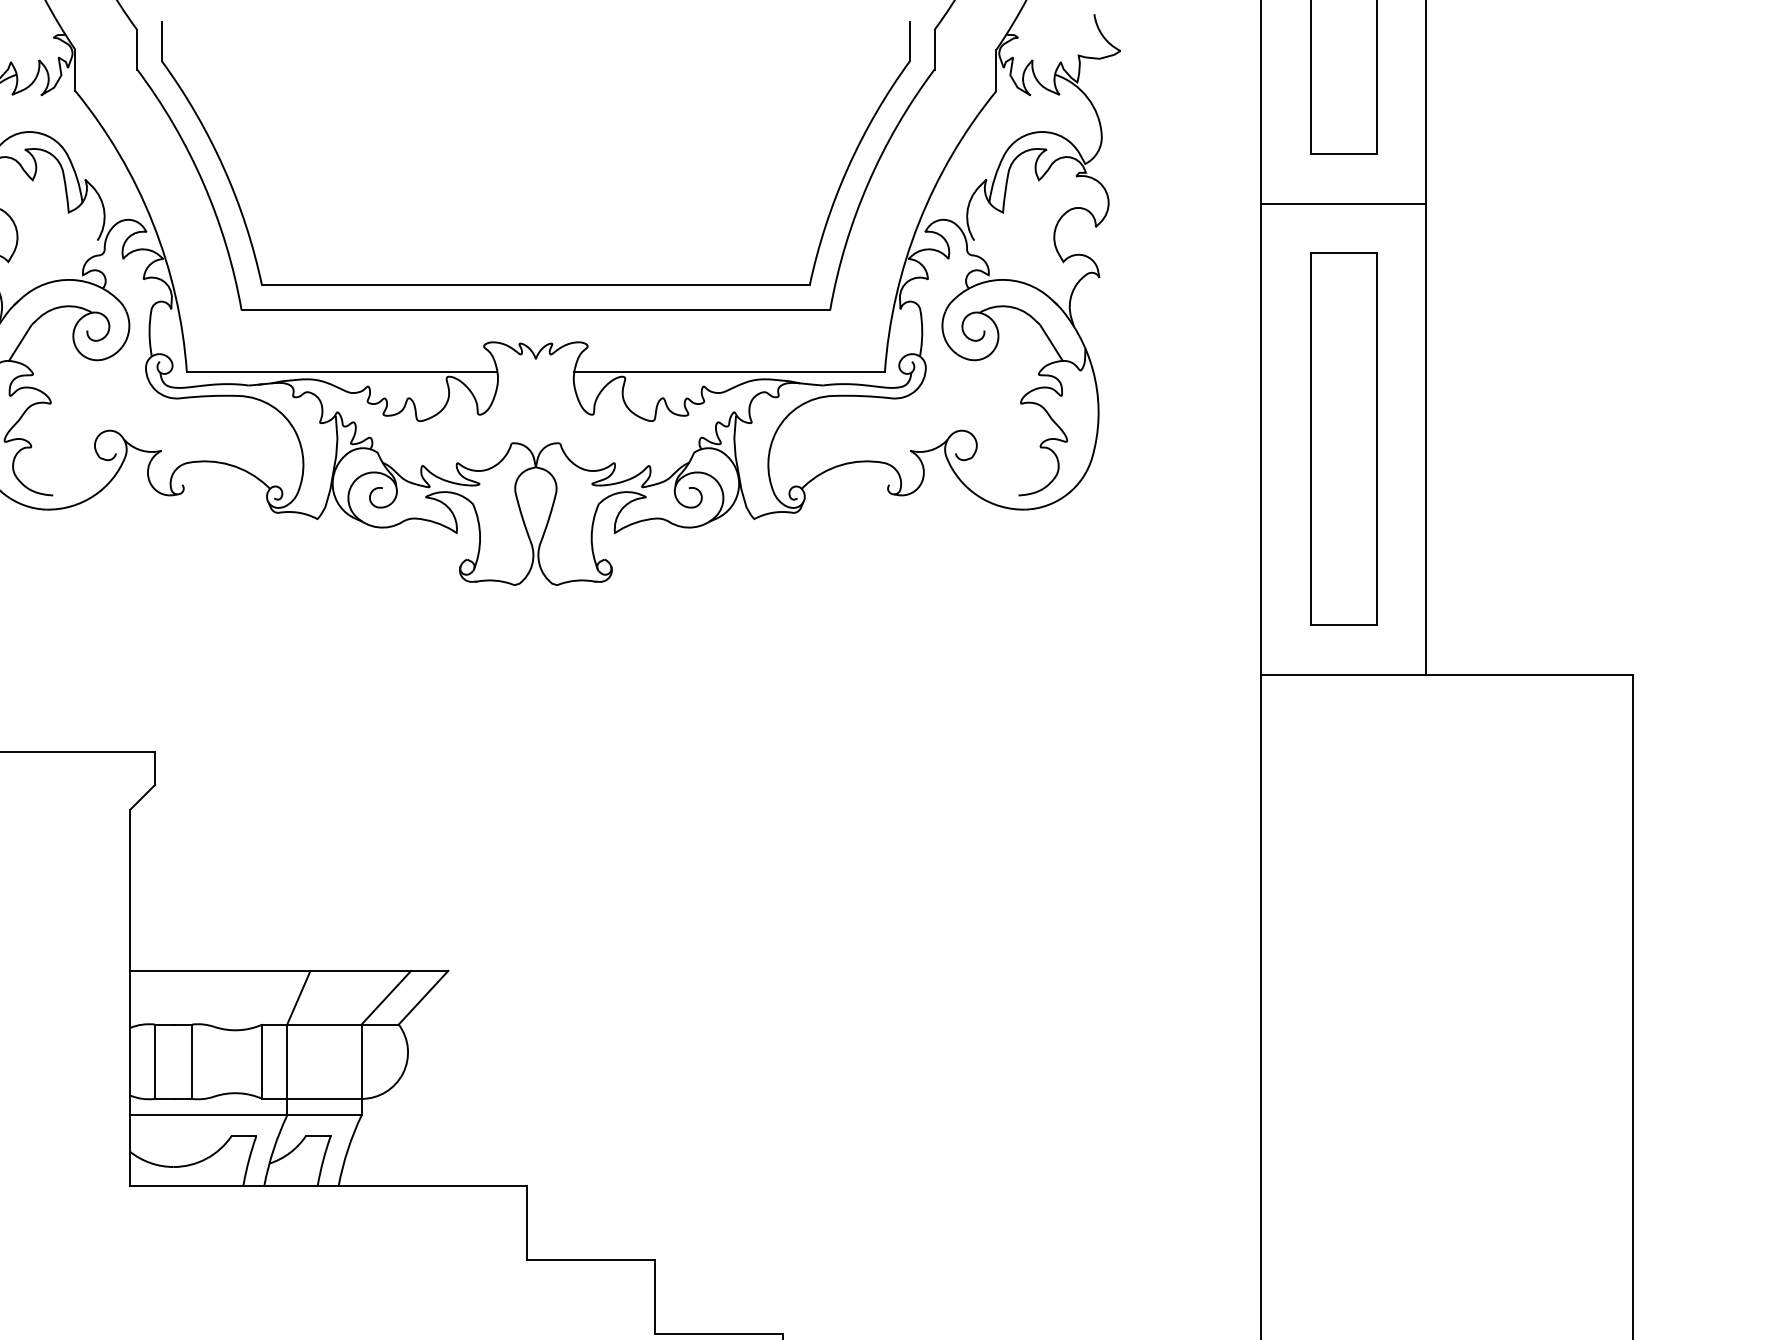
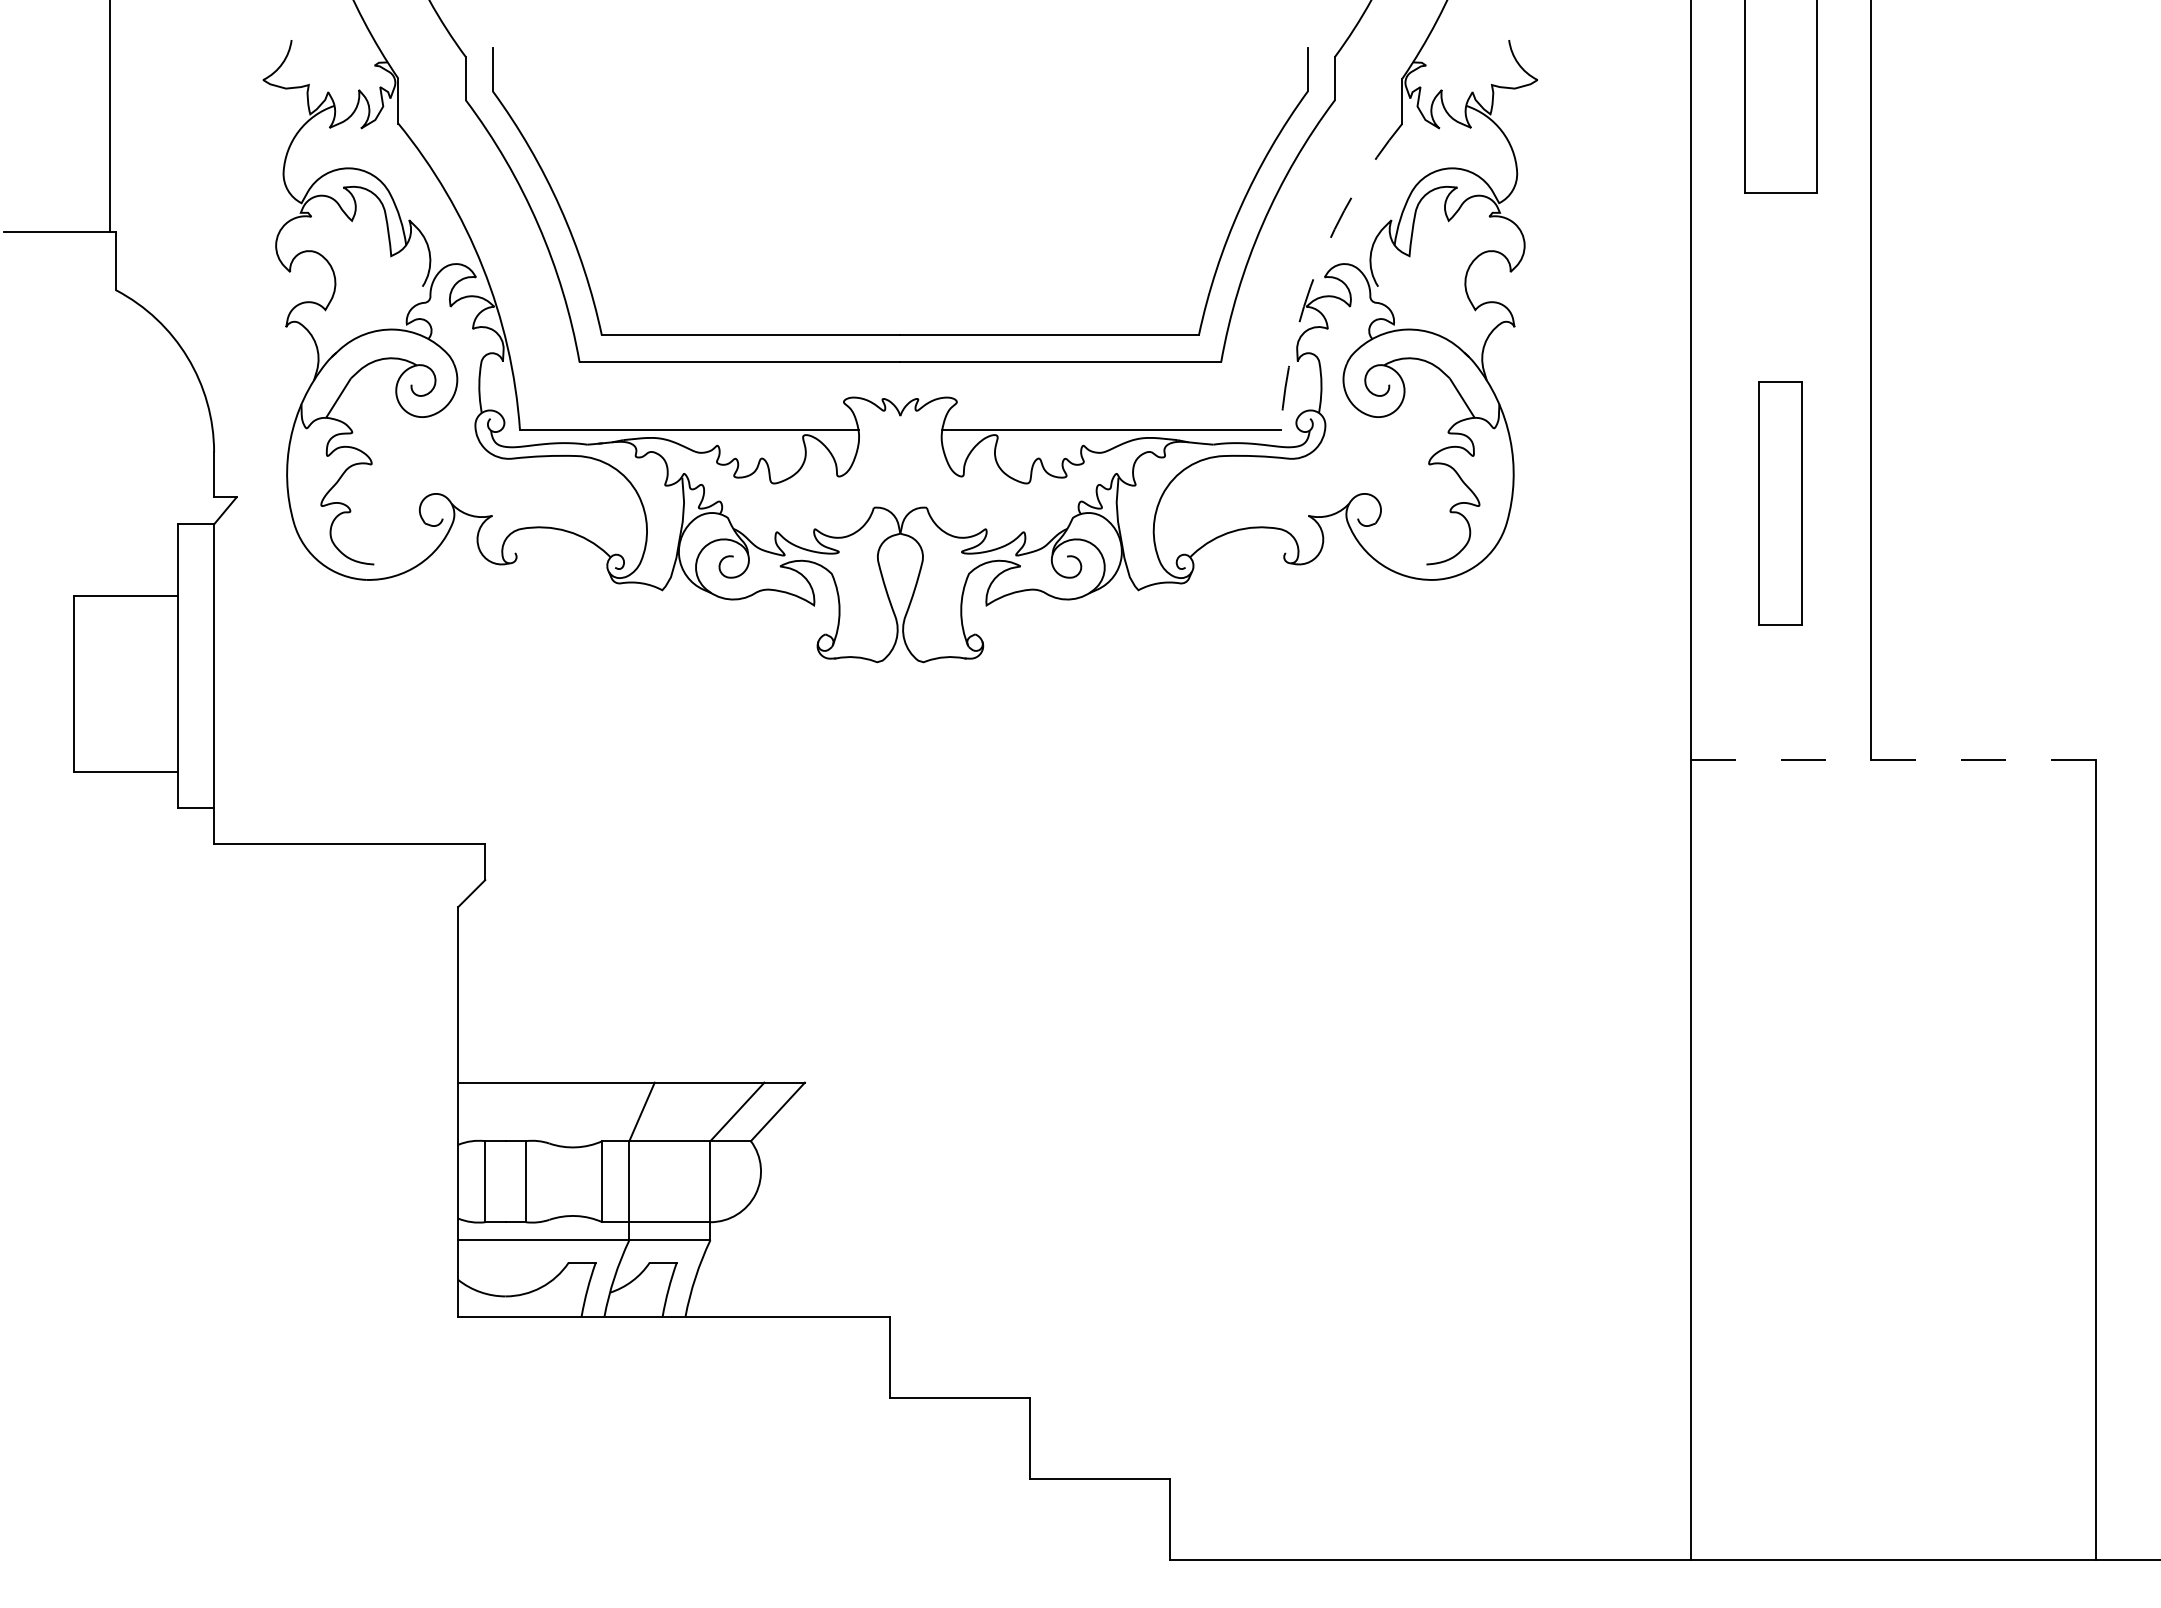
line: (1343, 203) -> (1780, 246), removed
arc: (918, 222) -> (1317, 267), solid -> dashed
part: (1343, 439) -> (1780, 503), size x0.6
line: (1447, 674) -> (1893, 759), solid -> dashed

